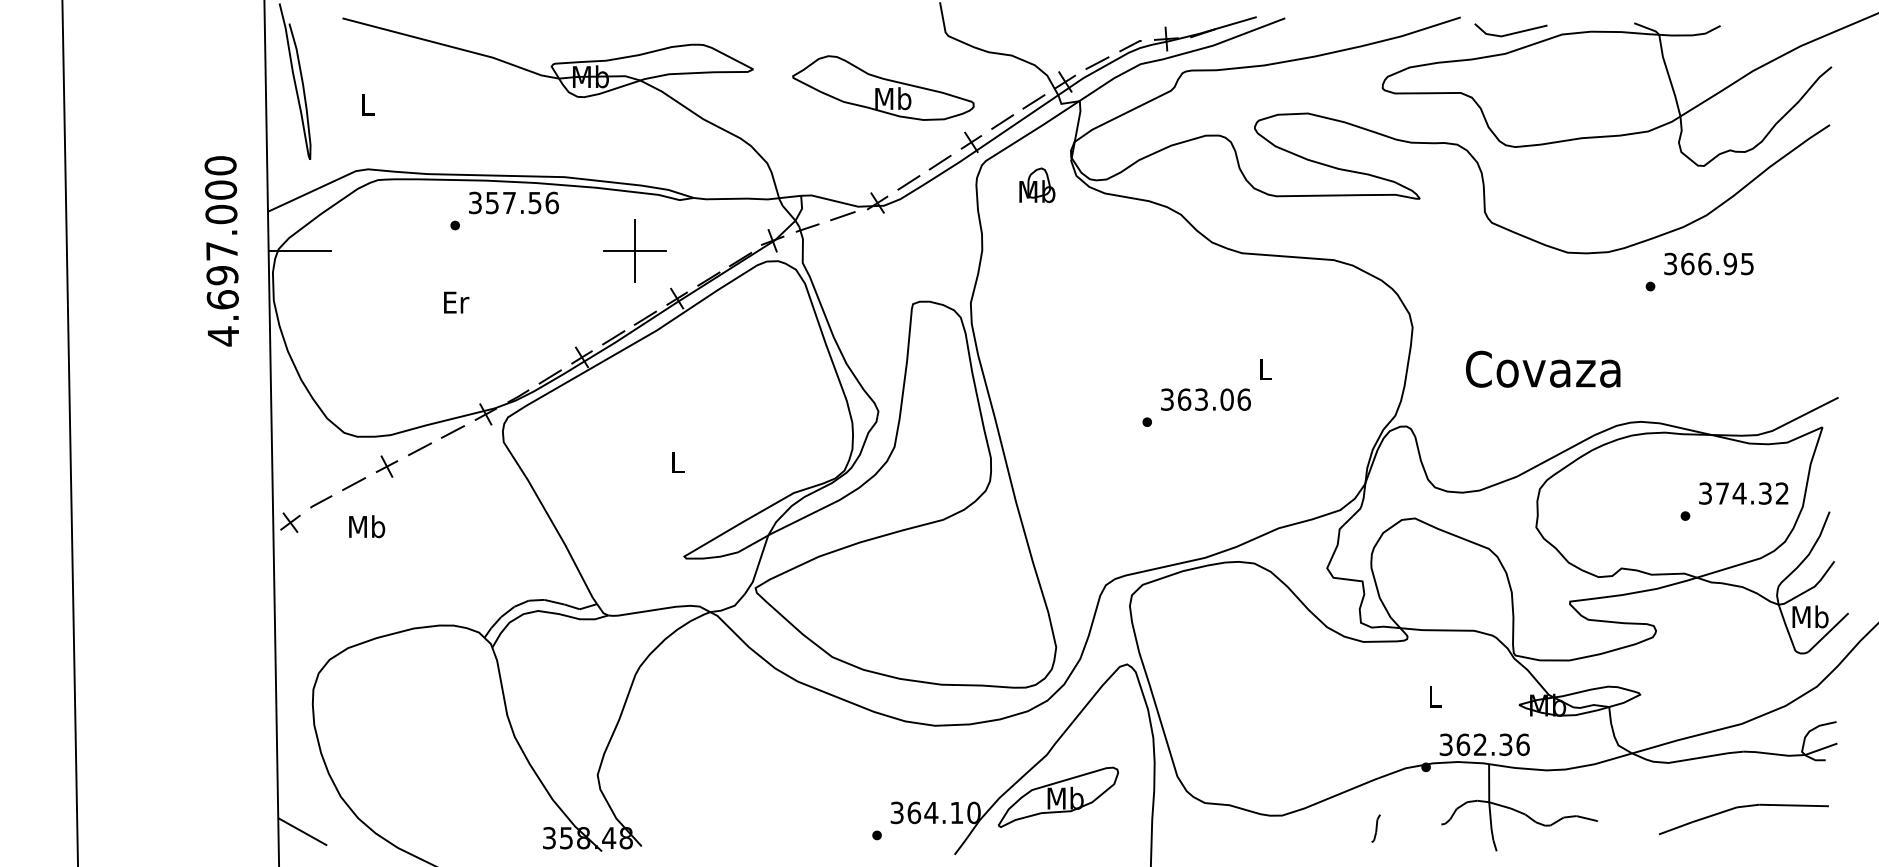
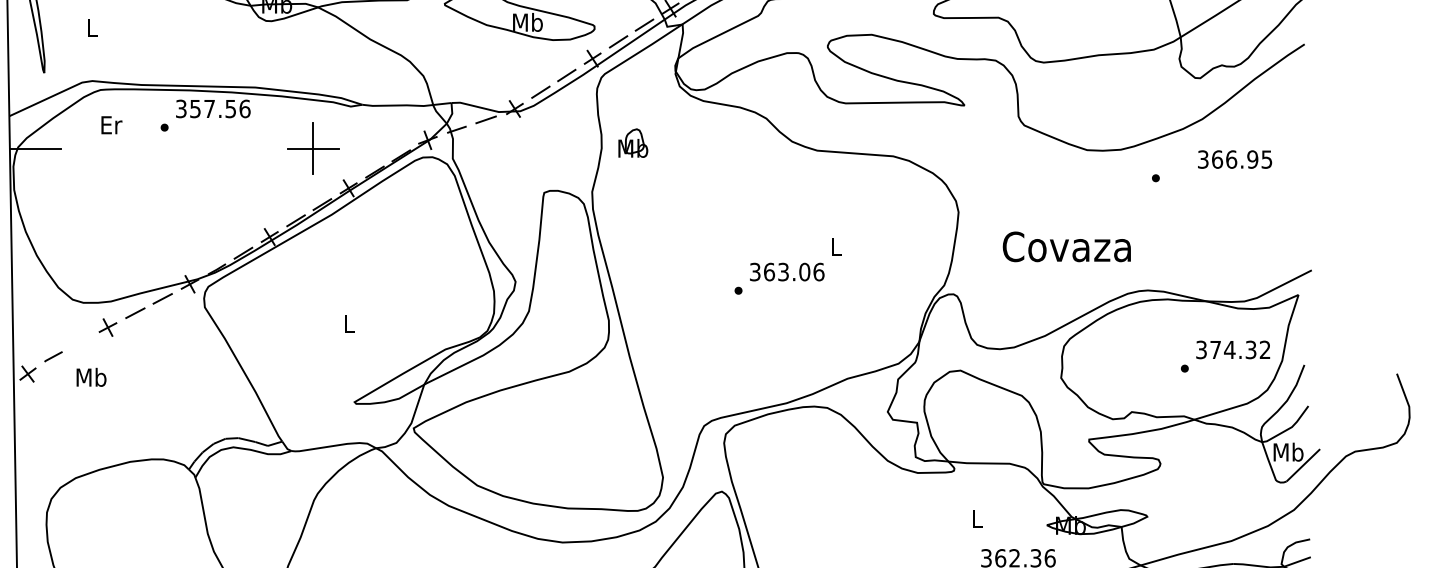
part: (1037, 185) -> (633, 143), moved
text: (1708, 263) -> (1234, 159), moved
text: (456, 302) -> (111, 125), moved
line: (353, 484) -> (80, 342), removed

